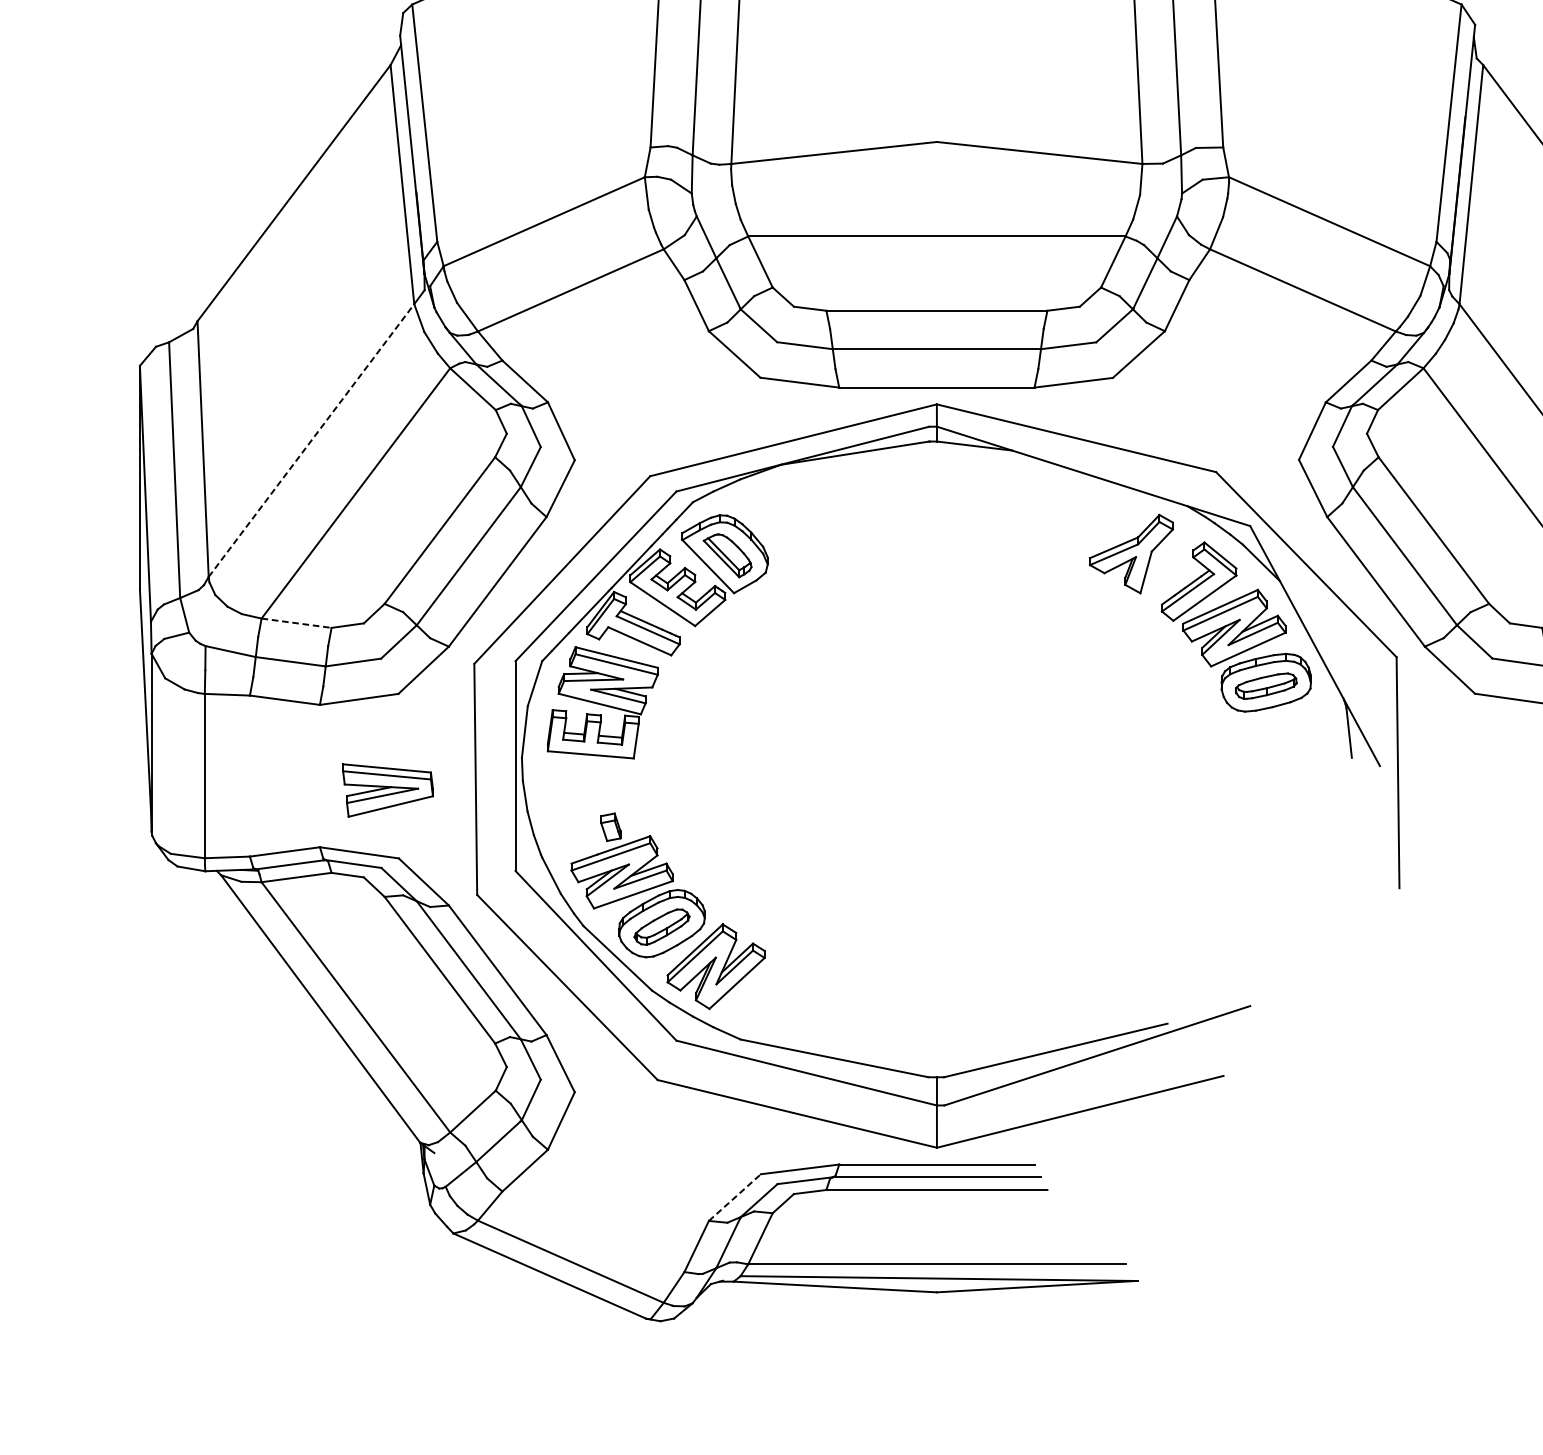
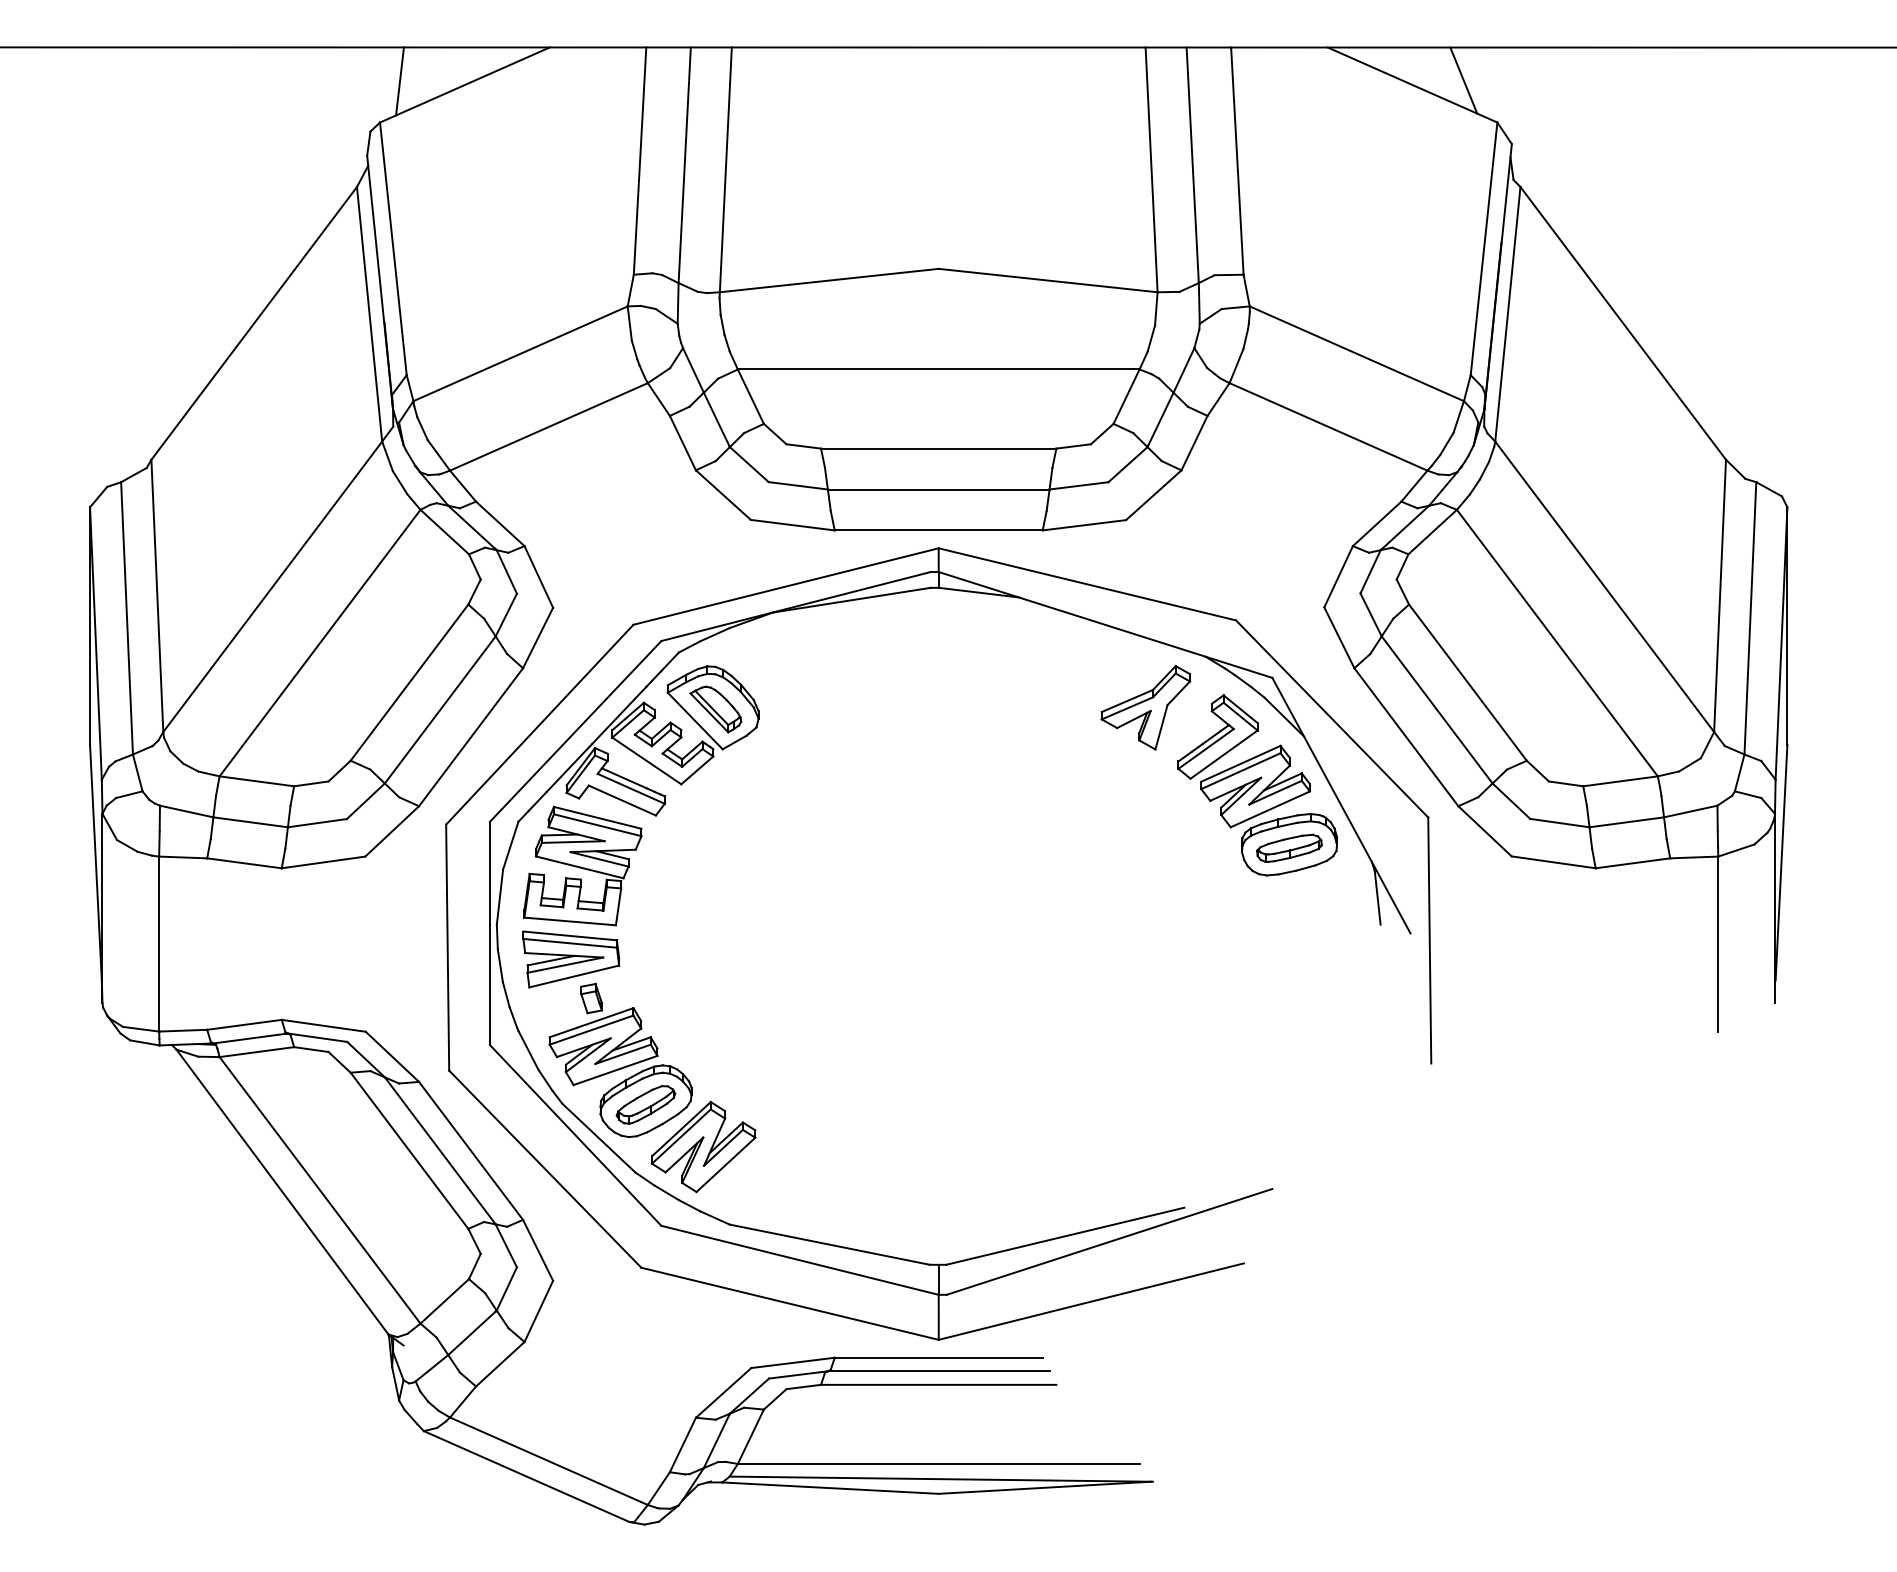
line: (311, 440) -> (272, 586), dashed -> solid
line: (296, 623) -> (256, 781), dashed -> solid
part: (388, 790) -> (571, 959), moved
line: (735, 1197) -> (724, 1392), dashed -> solid

